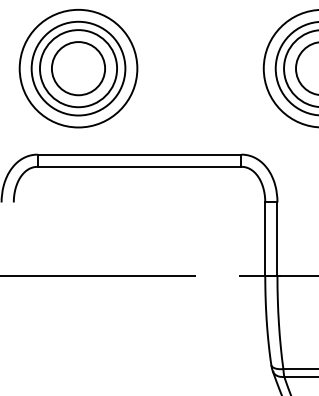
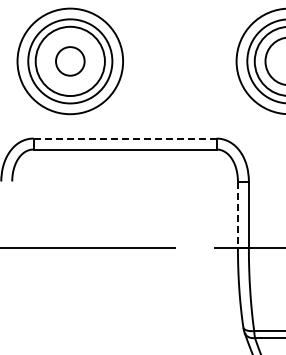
circle: (78, 68) -> (70, 61), size x0.6
line: (140, 154) -> (125, 138), solid -> dashed
line: (264, 240) -> (237, 215), solid -> dashed

